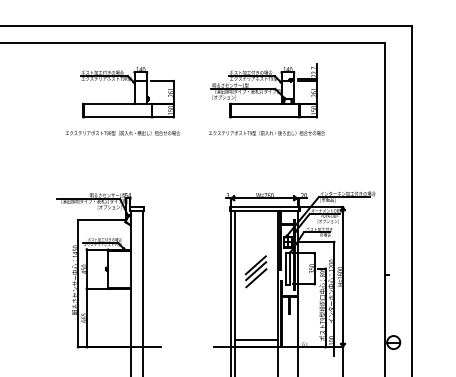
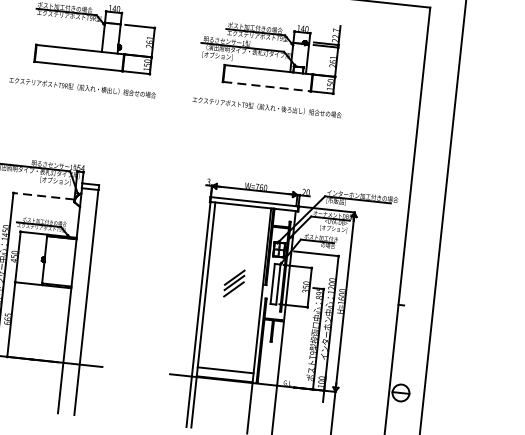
line: (265, 117) -> (267, 87), solid -> dashed
line: (101, 220) -> (43, 196), solid -> dashed
part: (255, 271) -> (233, 283), size x0.7

